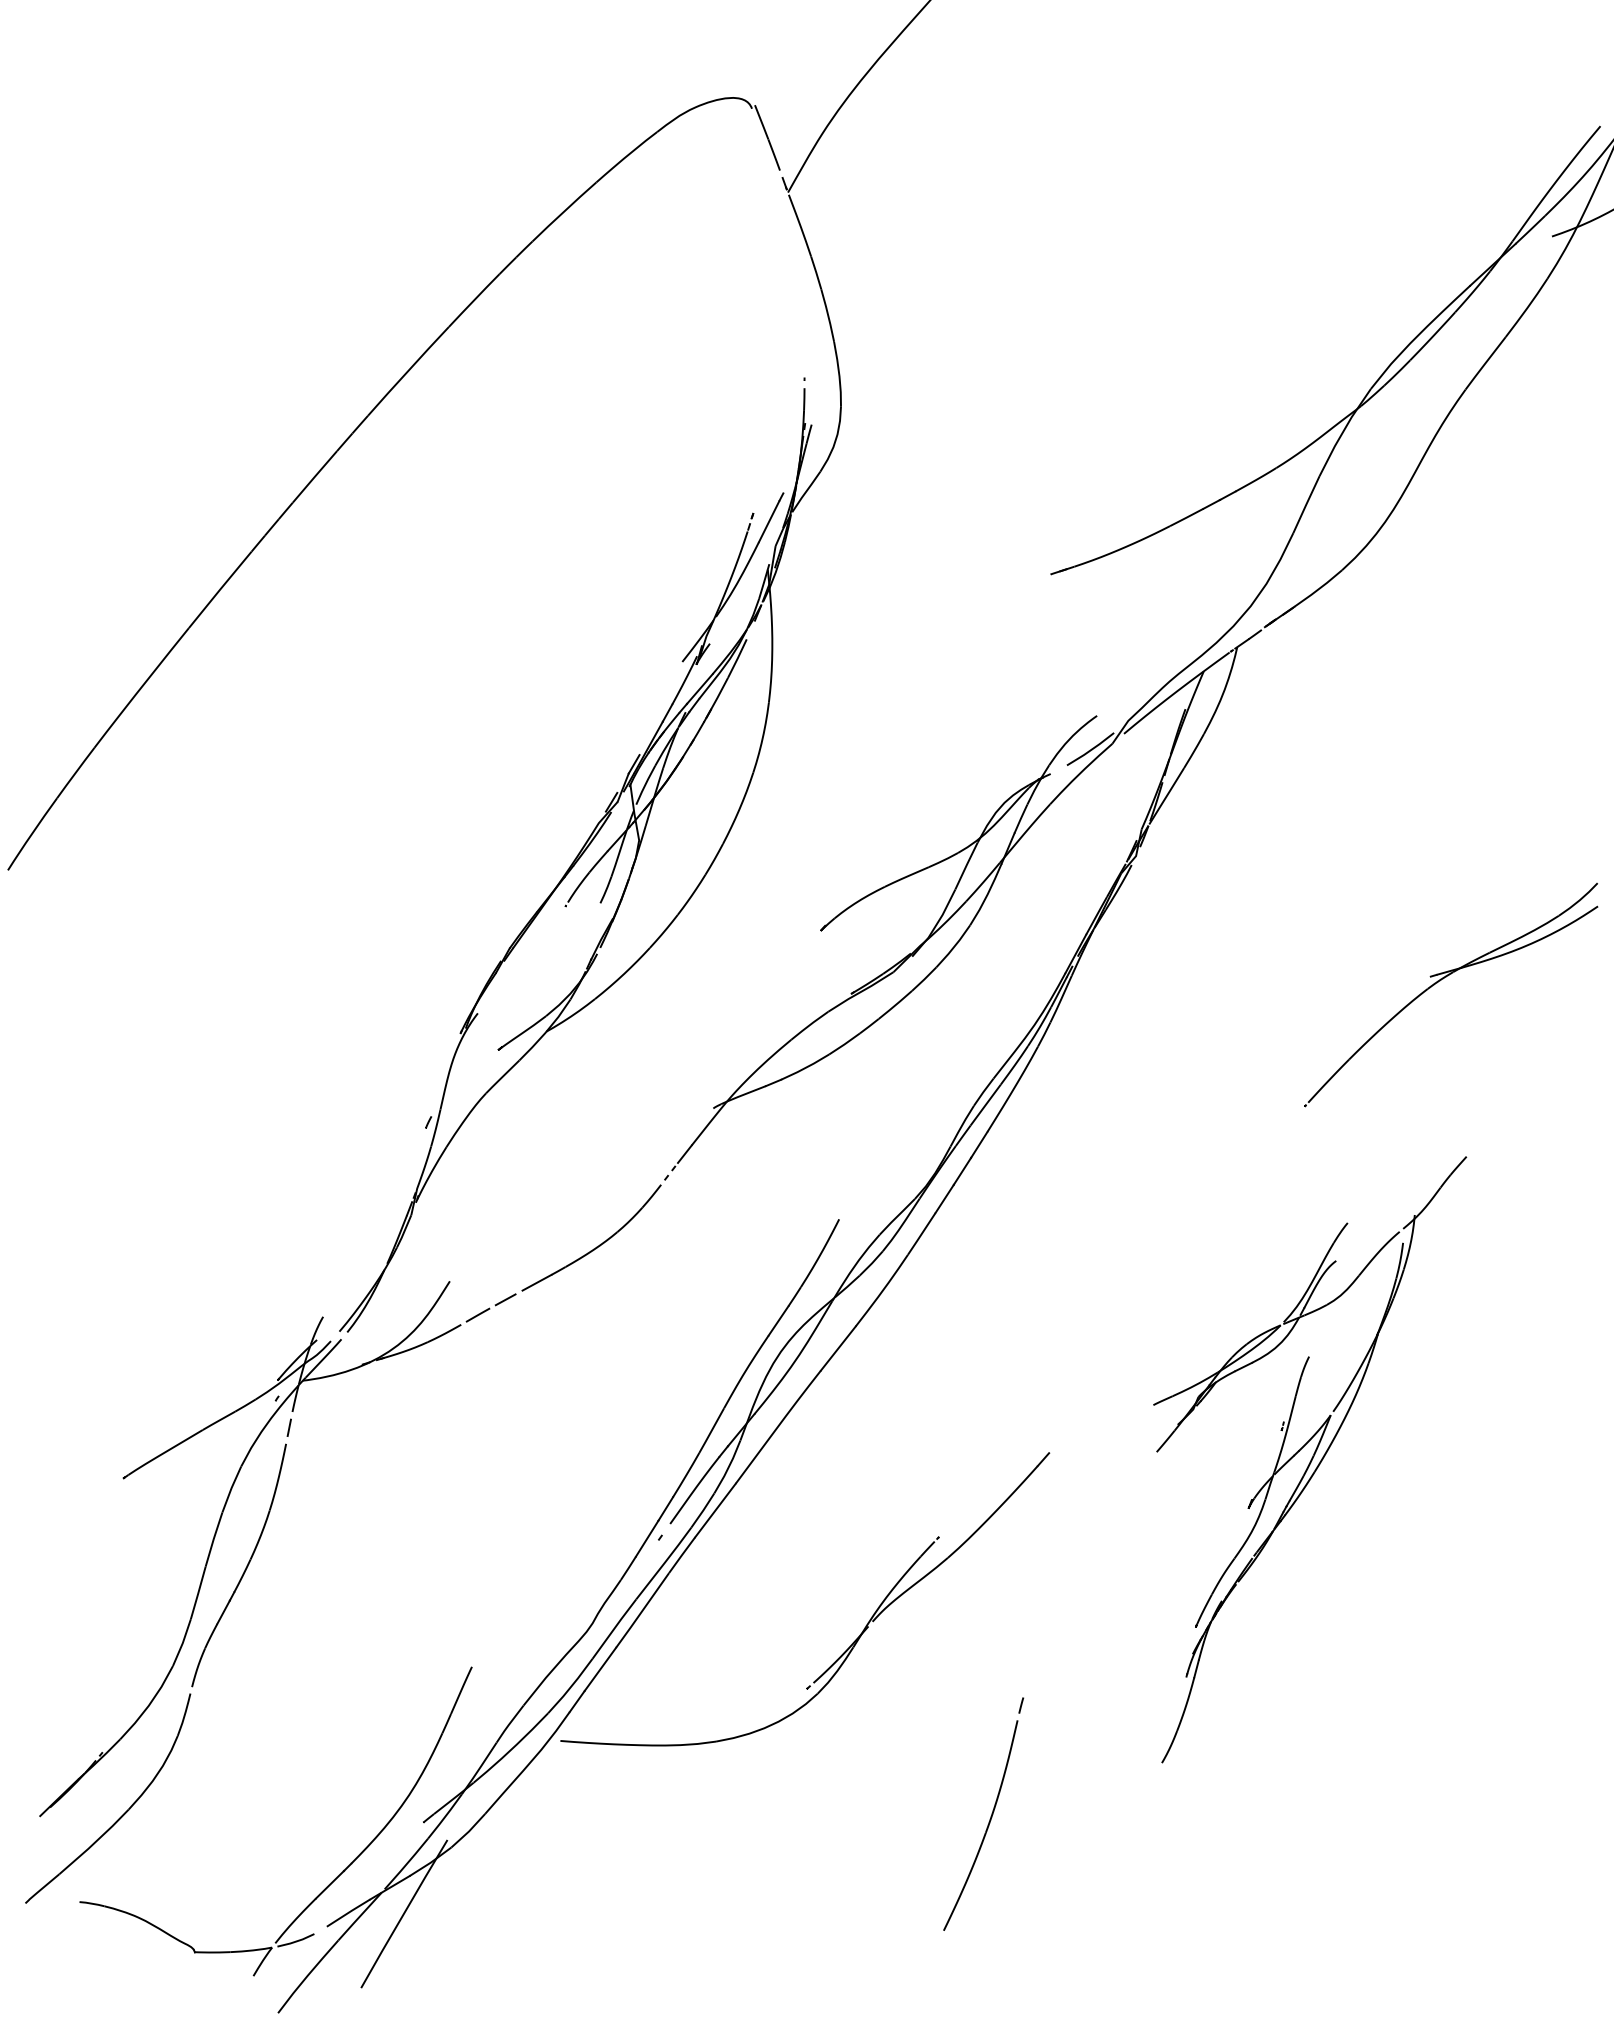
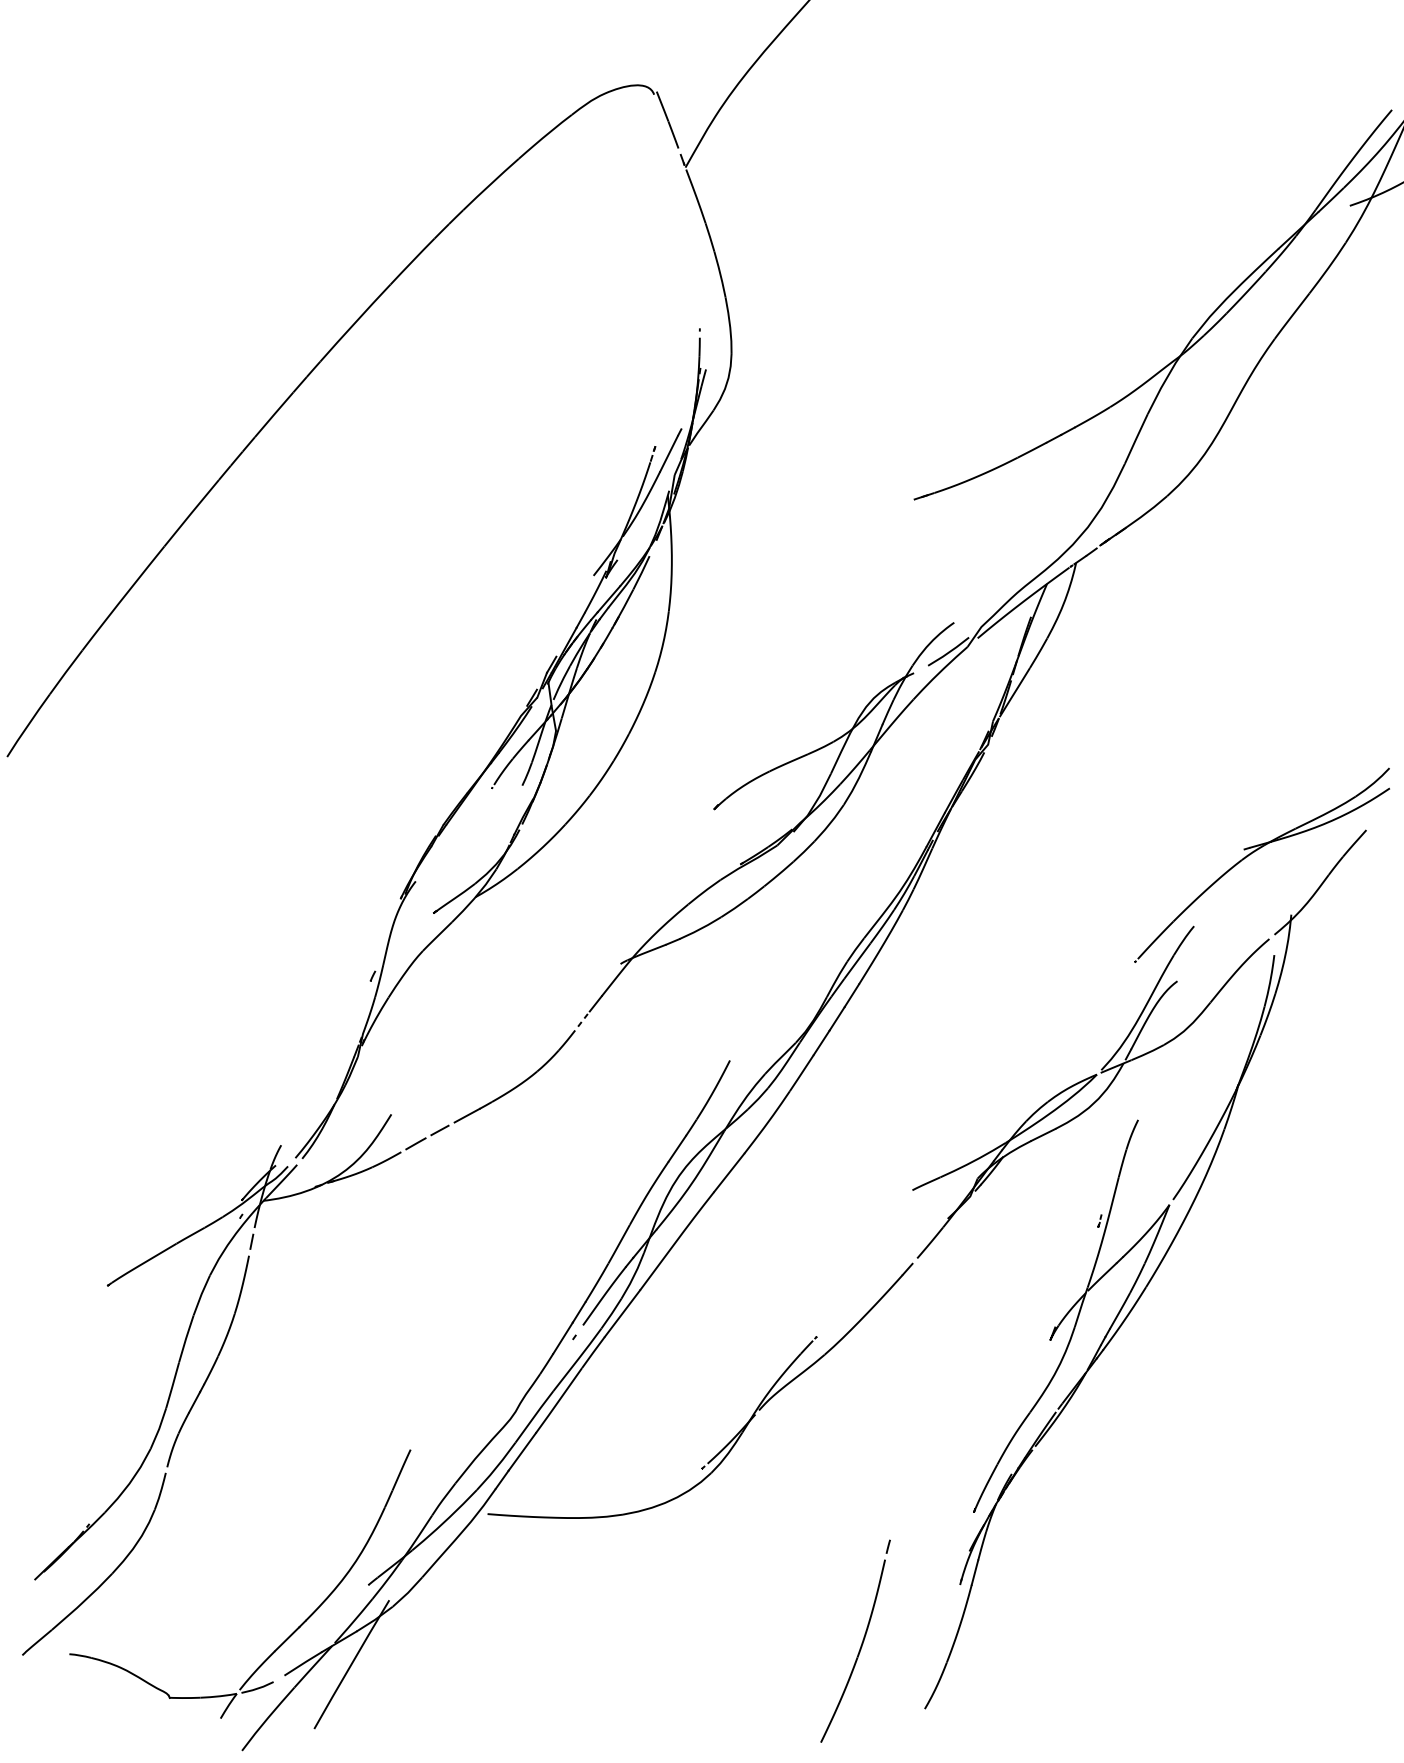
part: (1309, 1459) -> (1138, 1269), size x1.67
part: (990, 1816) -> (861, 1643), moved

